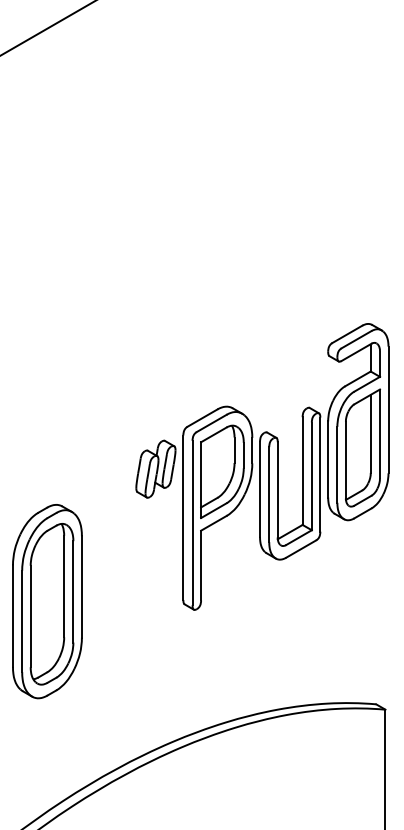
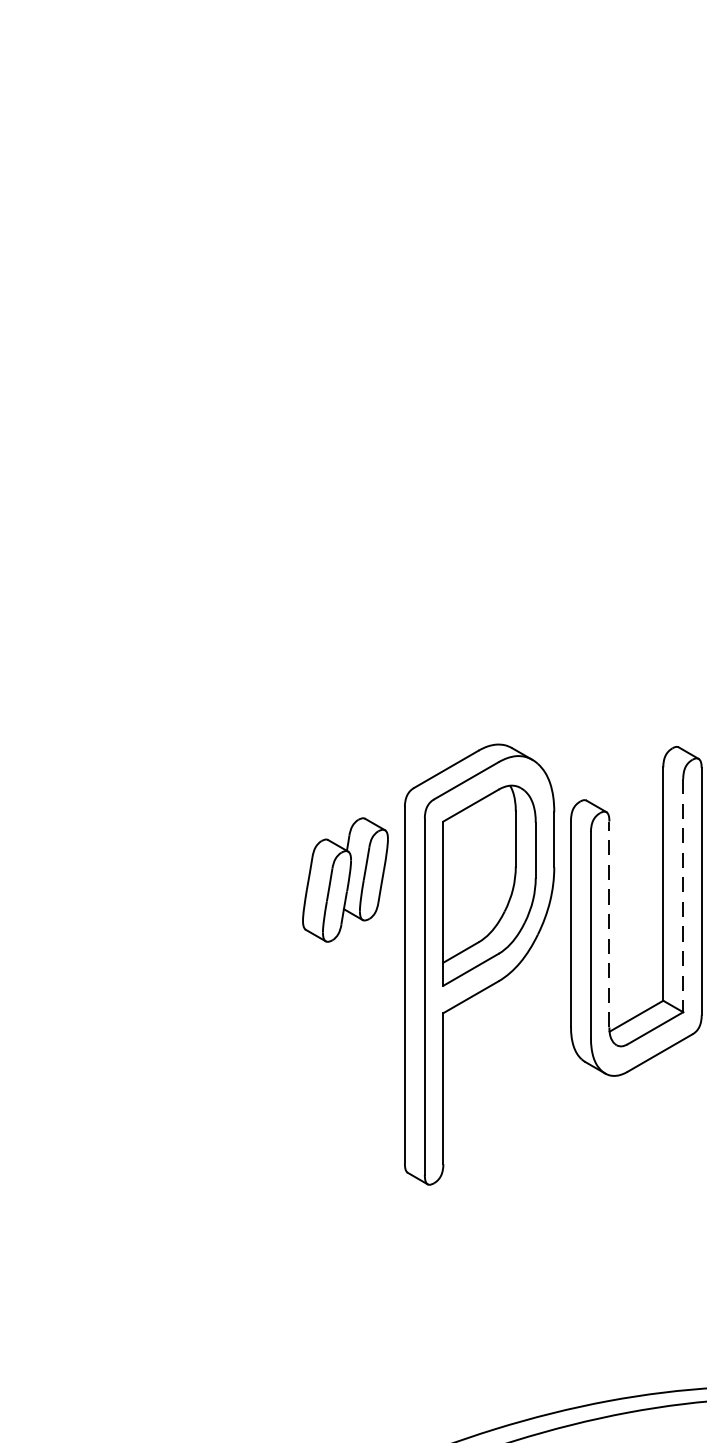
line: (311, 476) -> (682, 895), solid -> dashed
line: (277, 489) -> (608, 923), solid -> dashed
part: (47, 601) -> (110, 1166), removed

